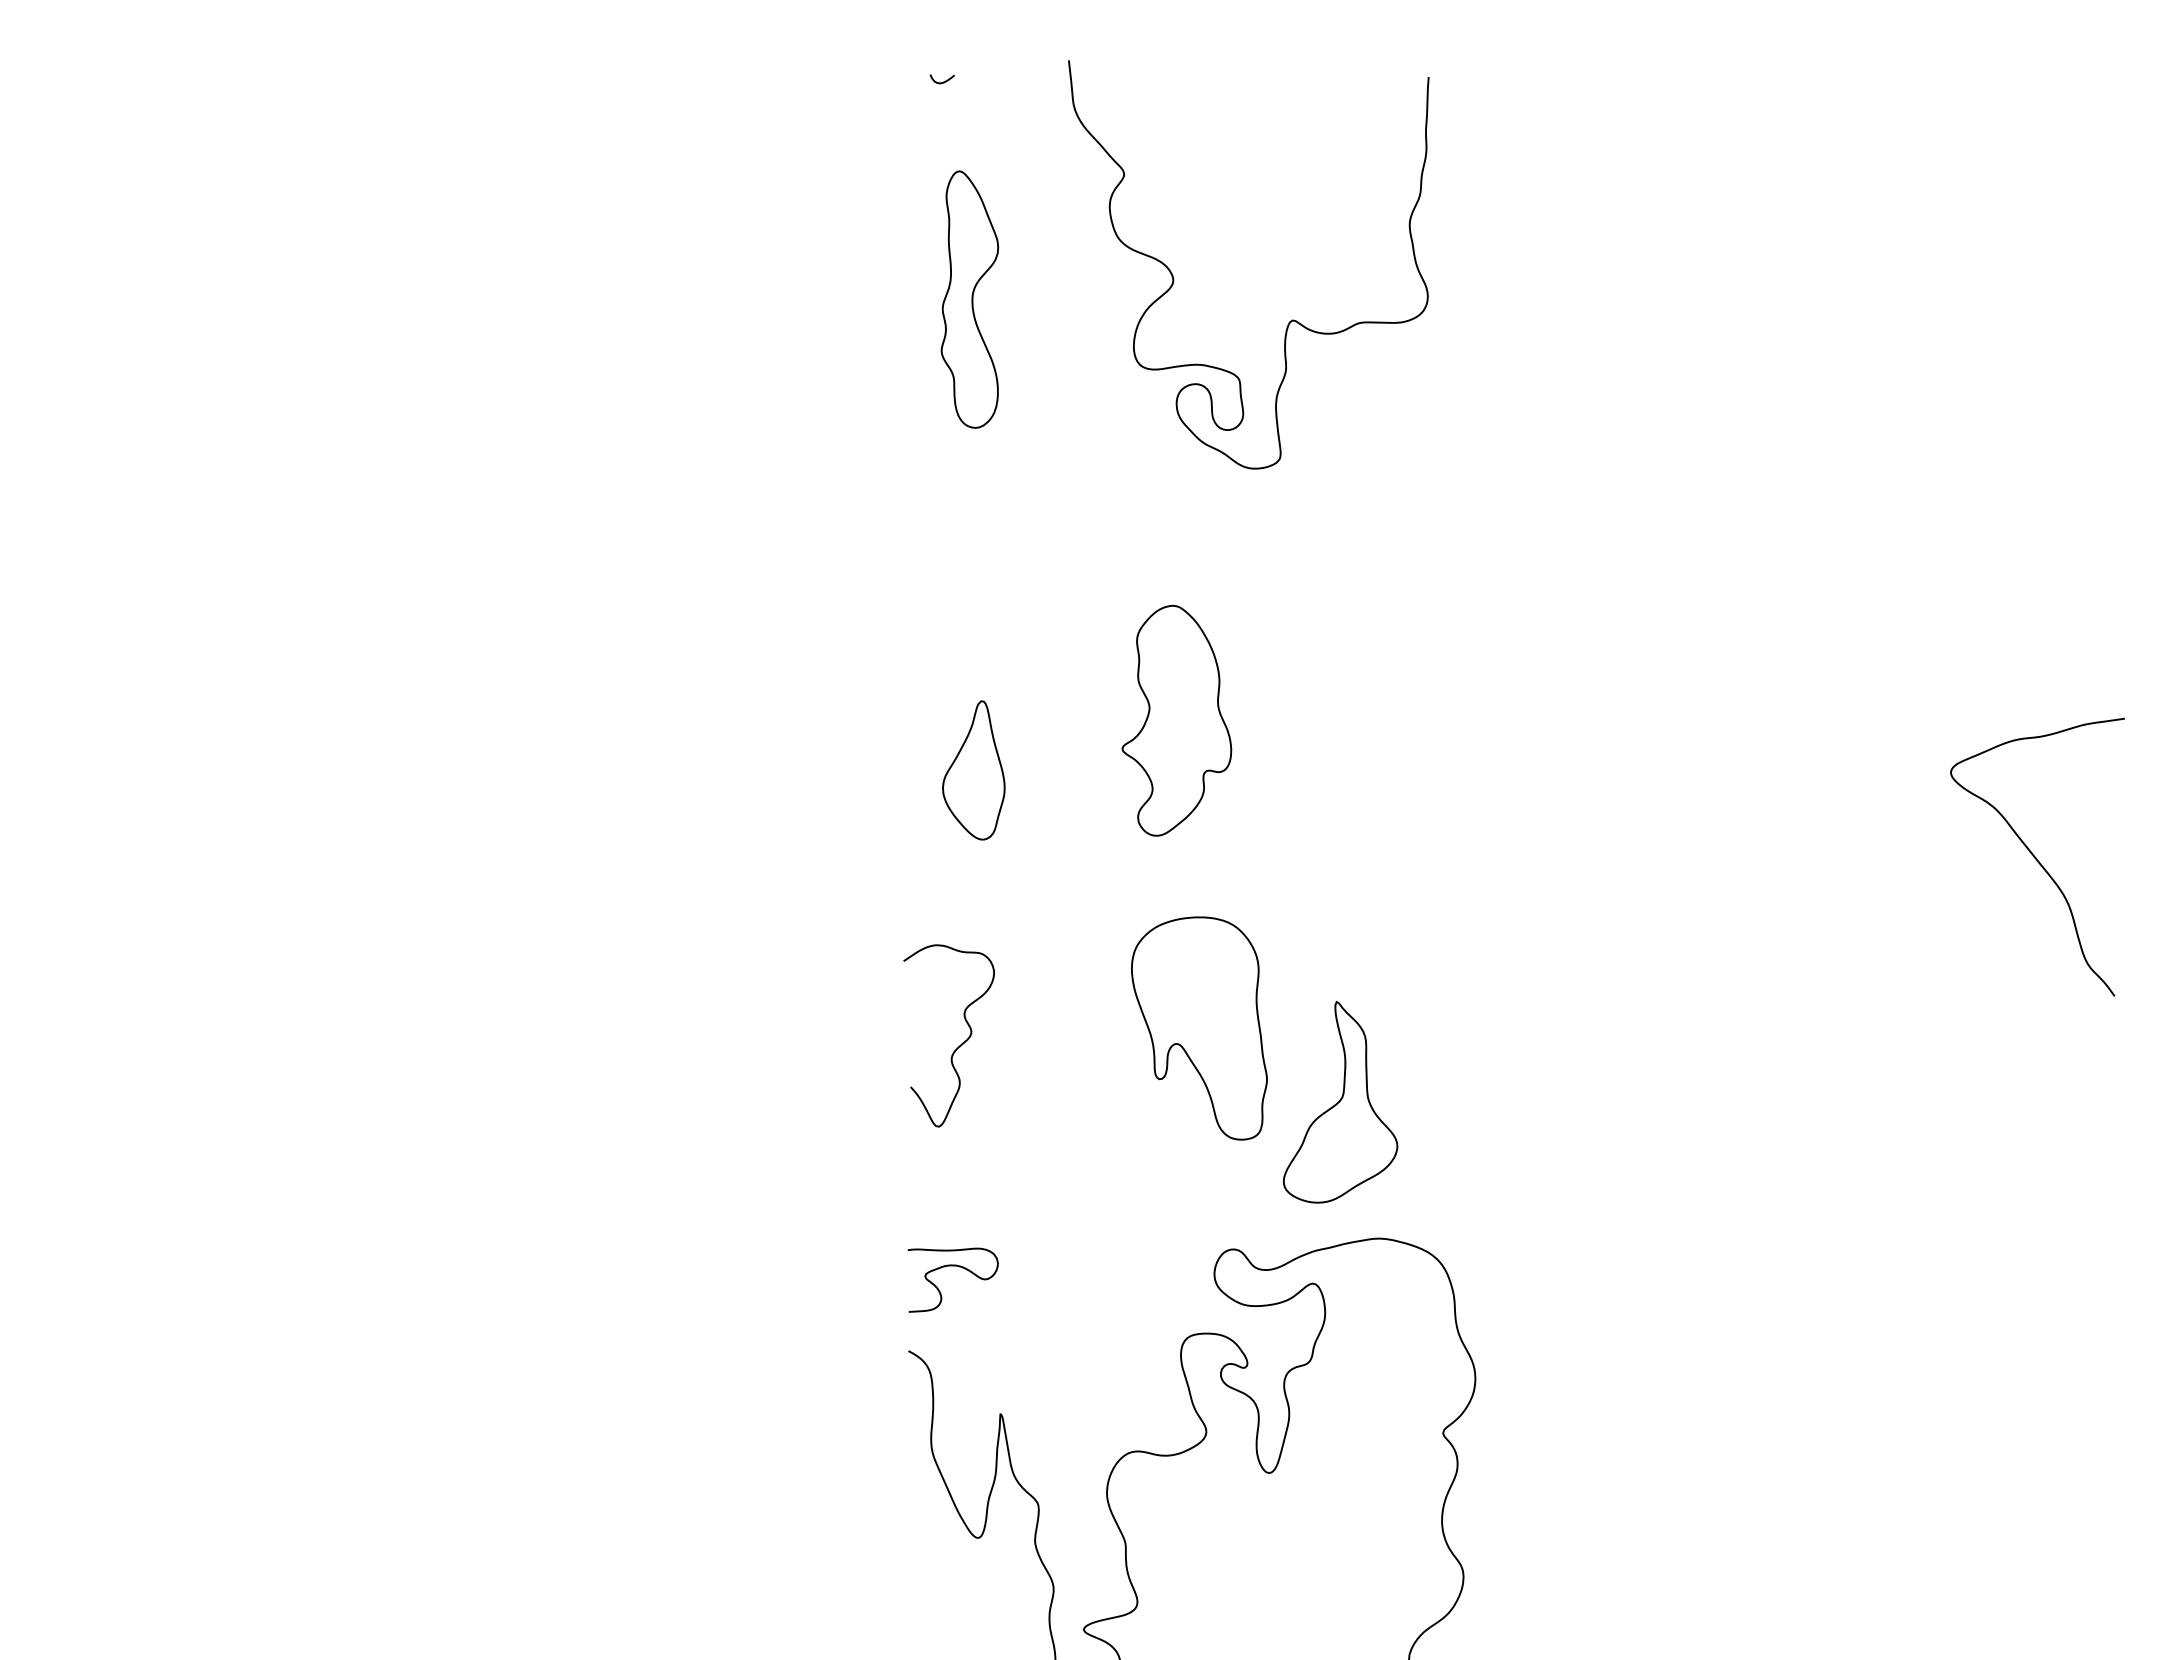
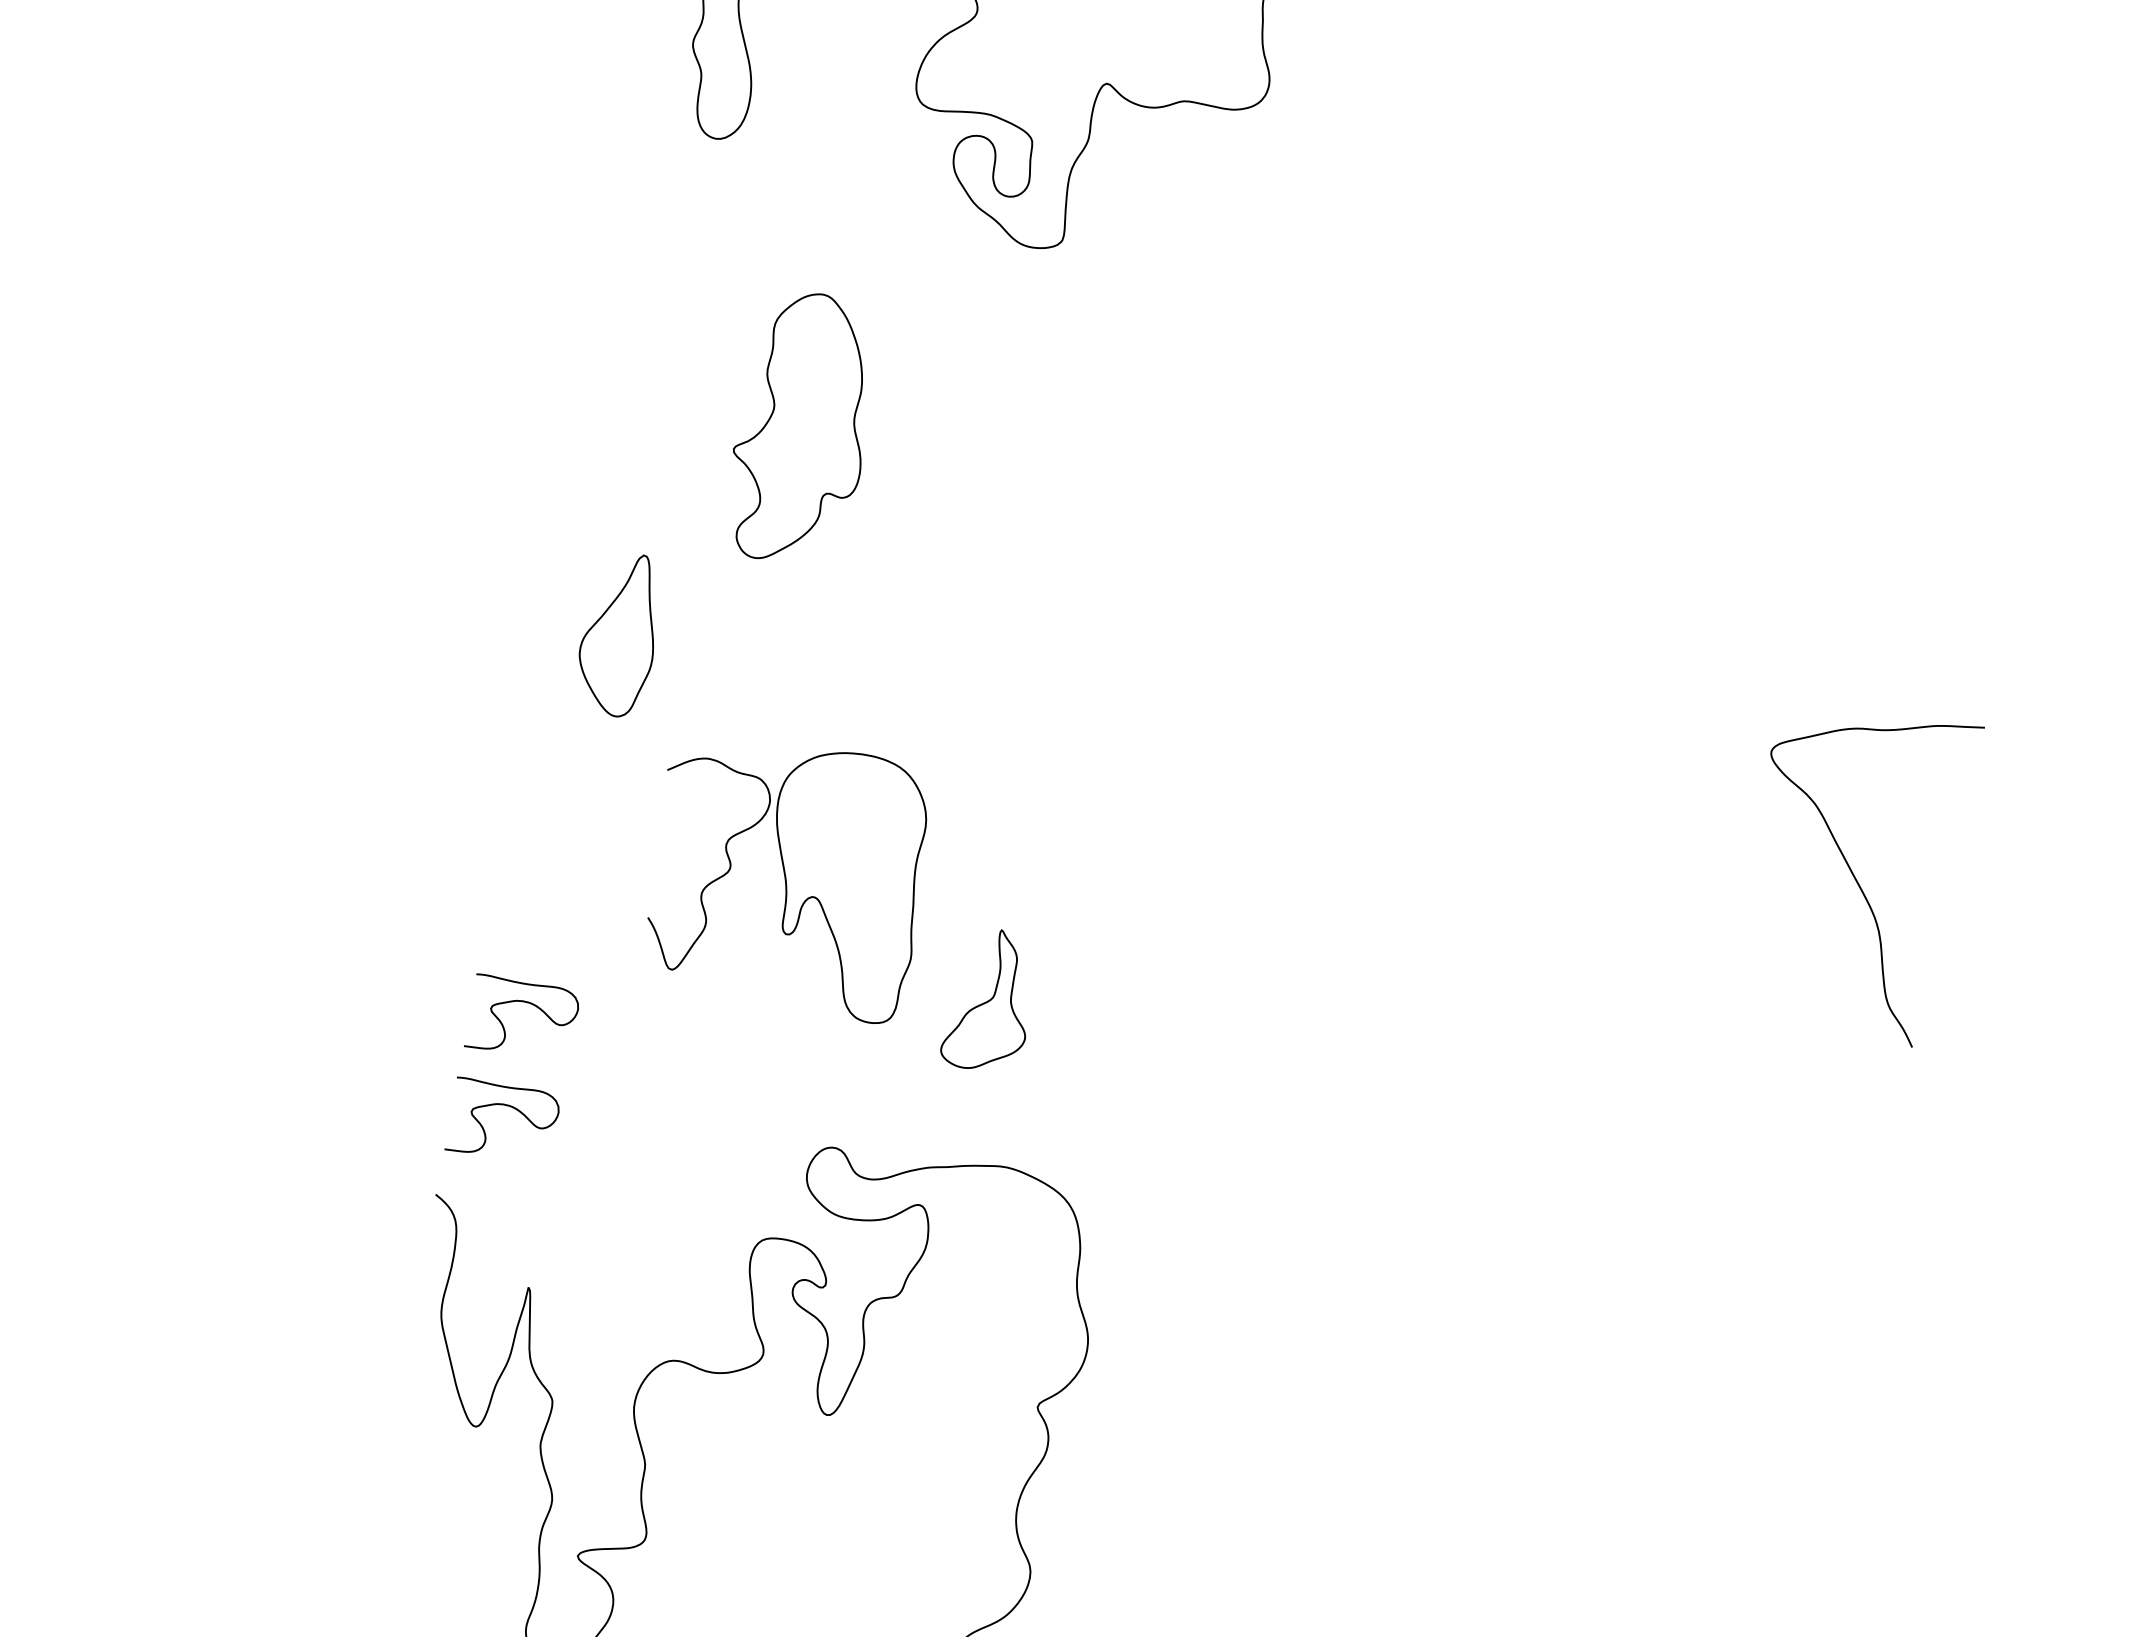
part: (1176, 720) -> (802, 428), moved
part: (973, 770) -> (619, 634), moved
curve: (959, 1045) -> (713, 880), moved
part: (1340, 1101) -> (991, 999), size x0.6
curve: (952, 1177) -> (524, 1002), added

